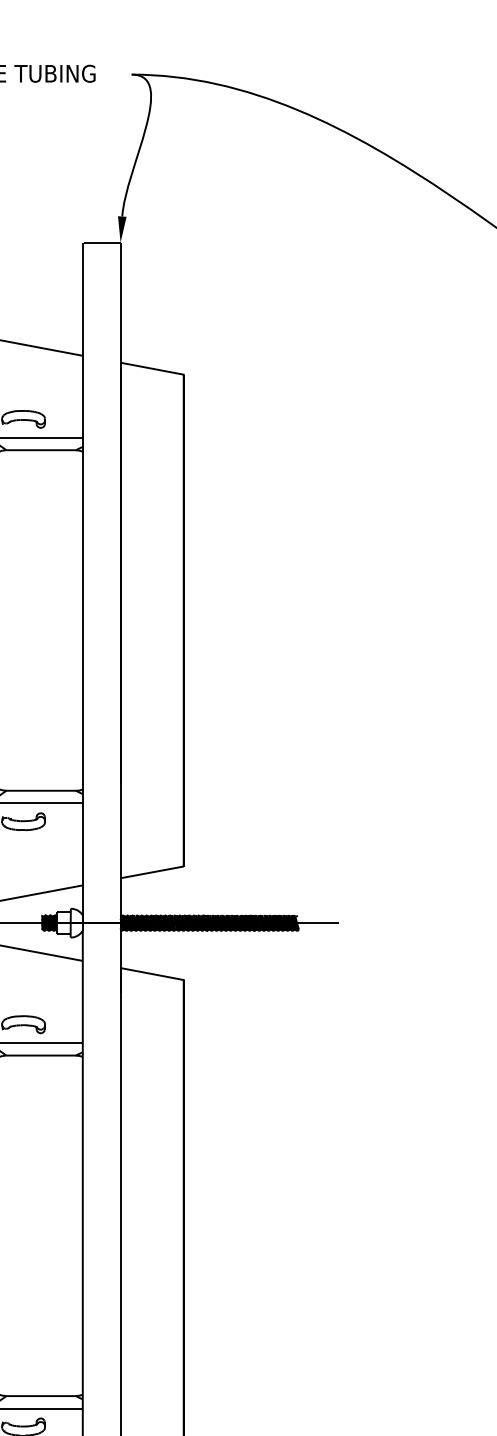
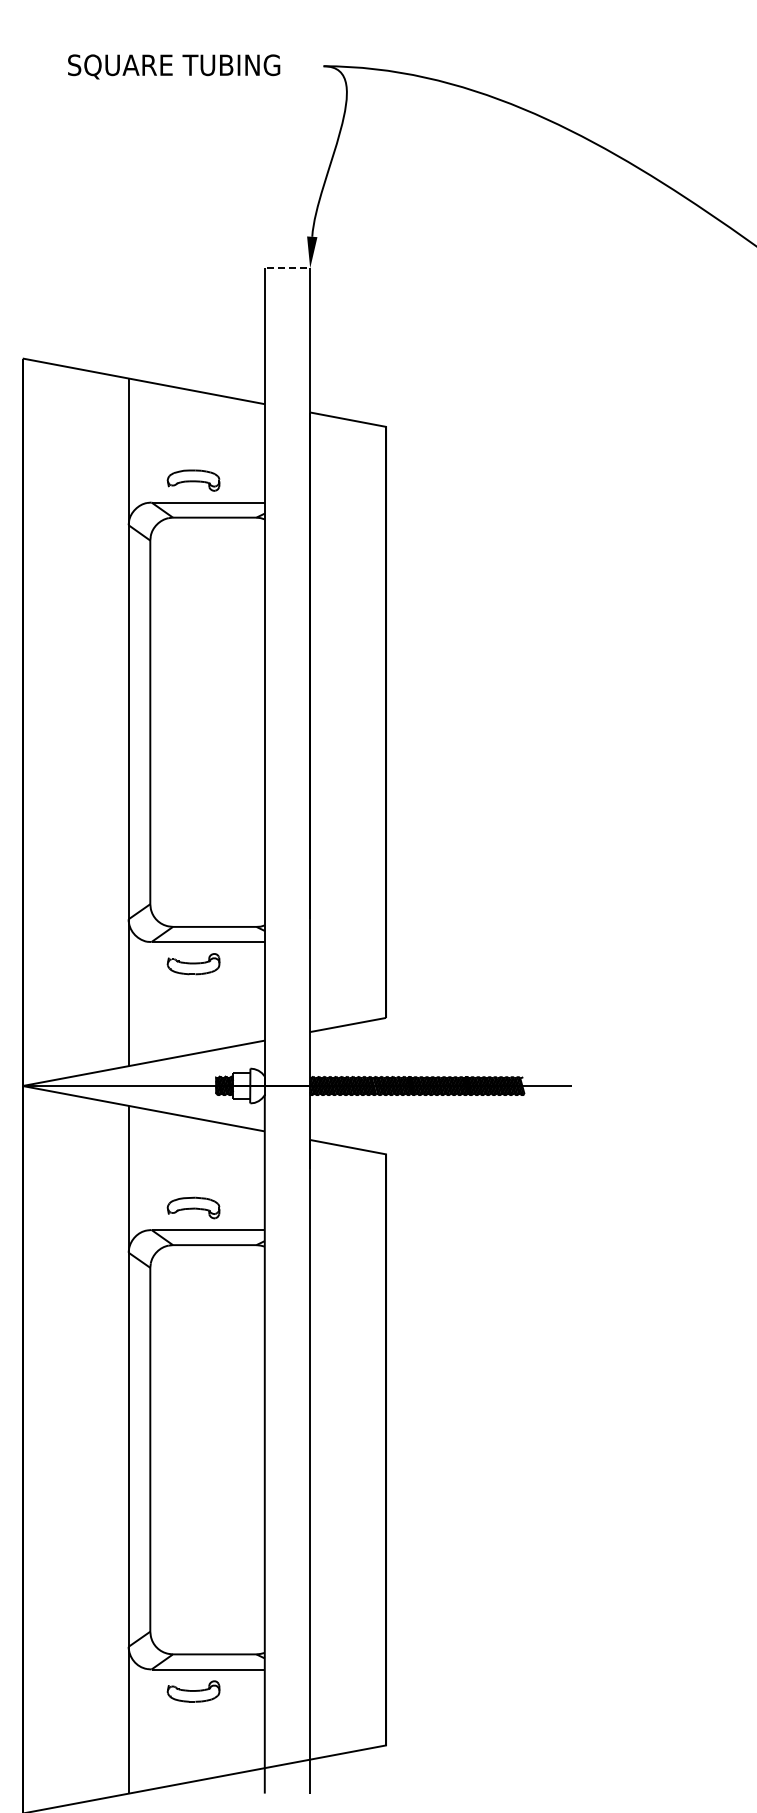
line: (102, 242) -> (288, 268), solid -> dashed

